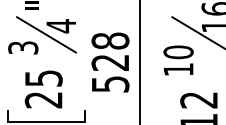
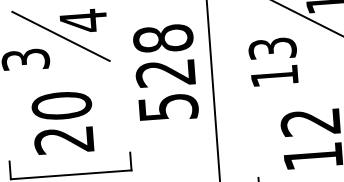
text: (178, 52) -> (272, 49), 10 -> 13
text: (43, 77) -> (61, 104), 25 -> 20

